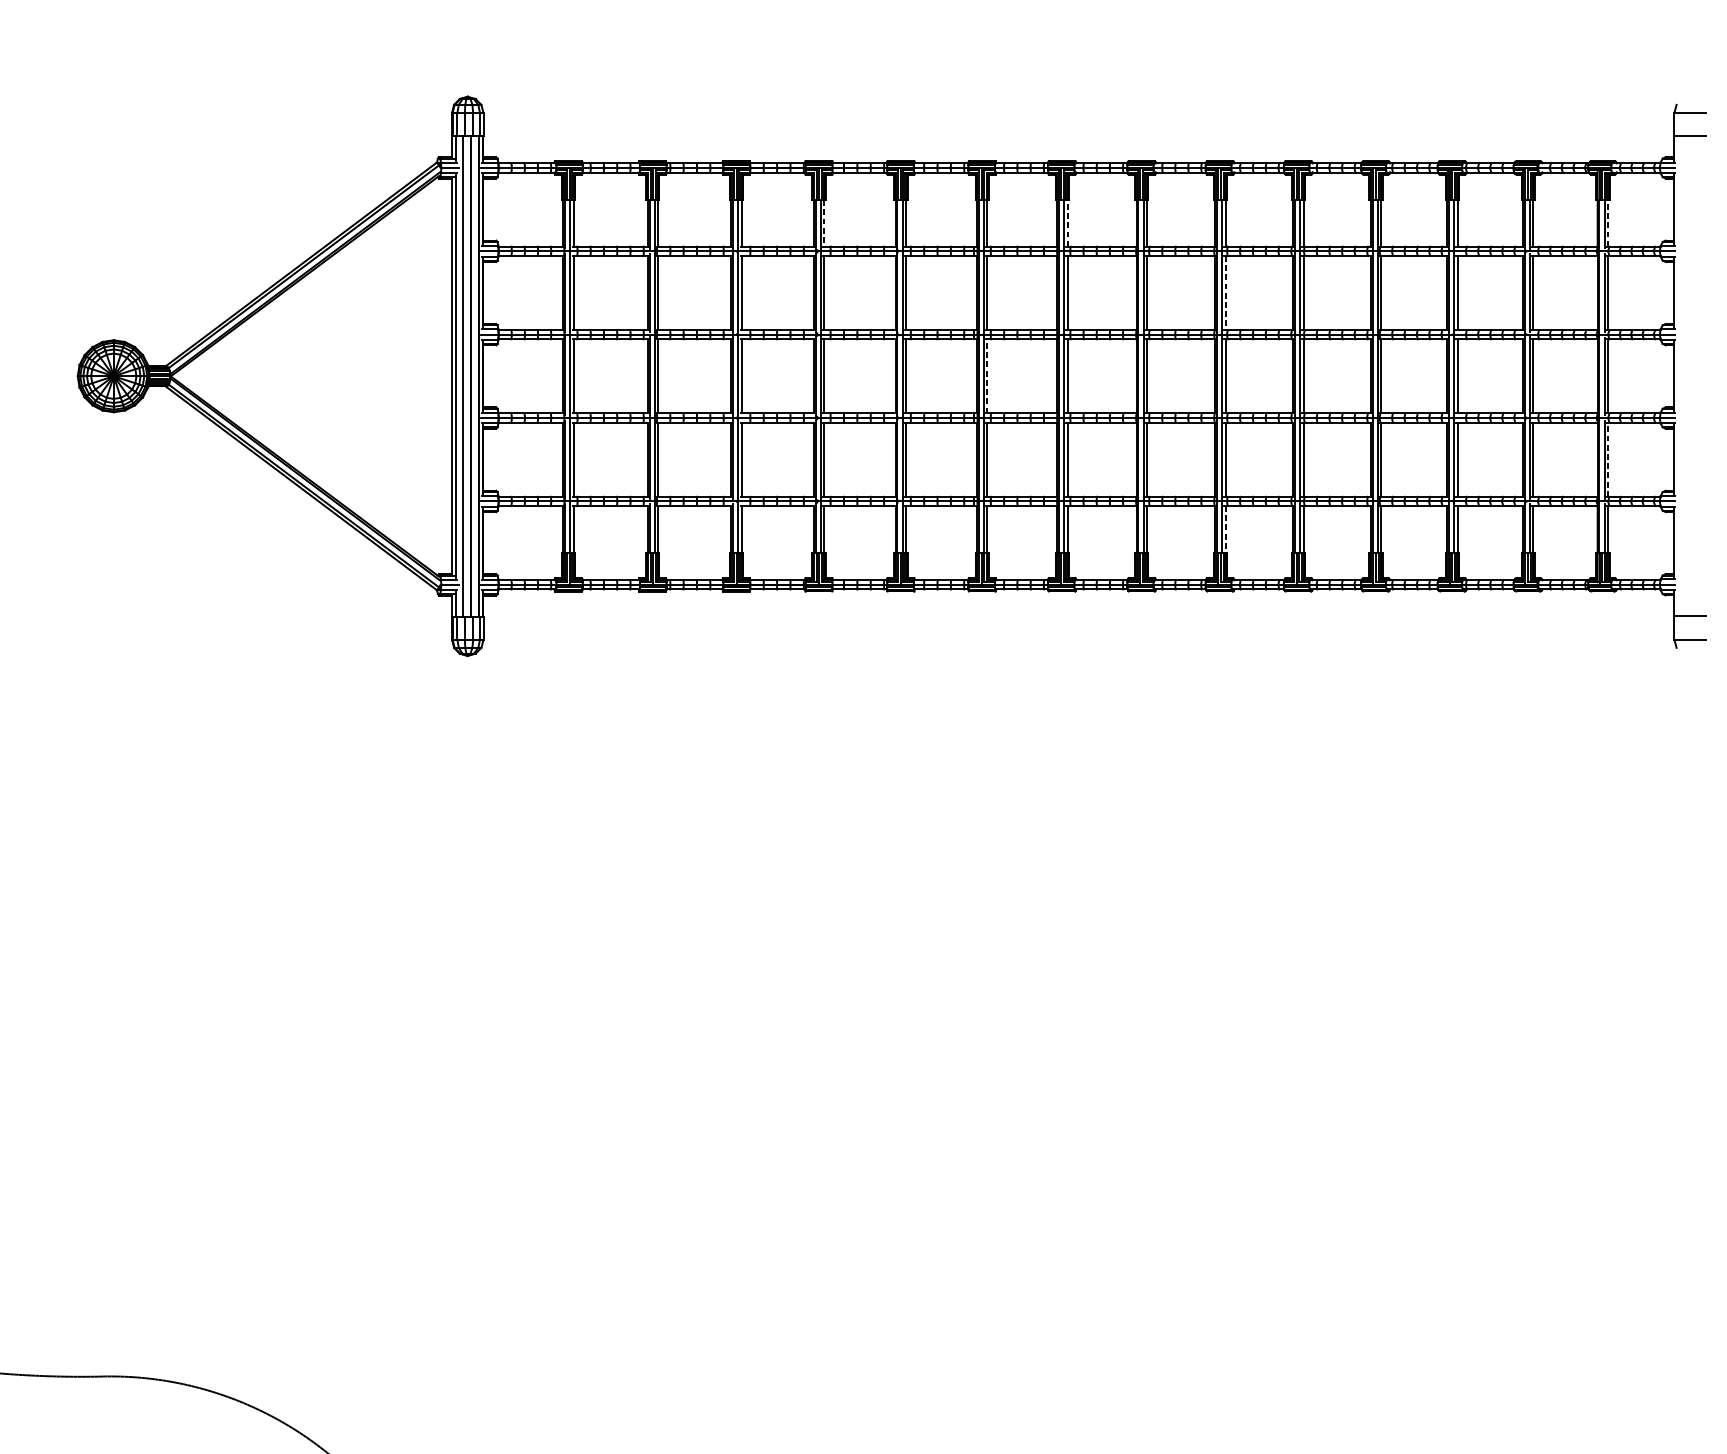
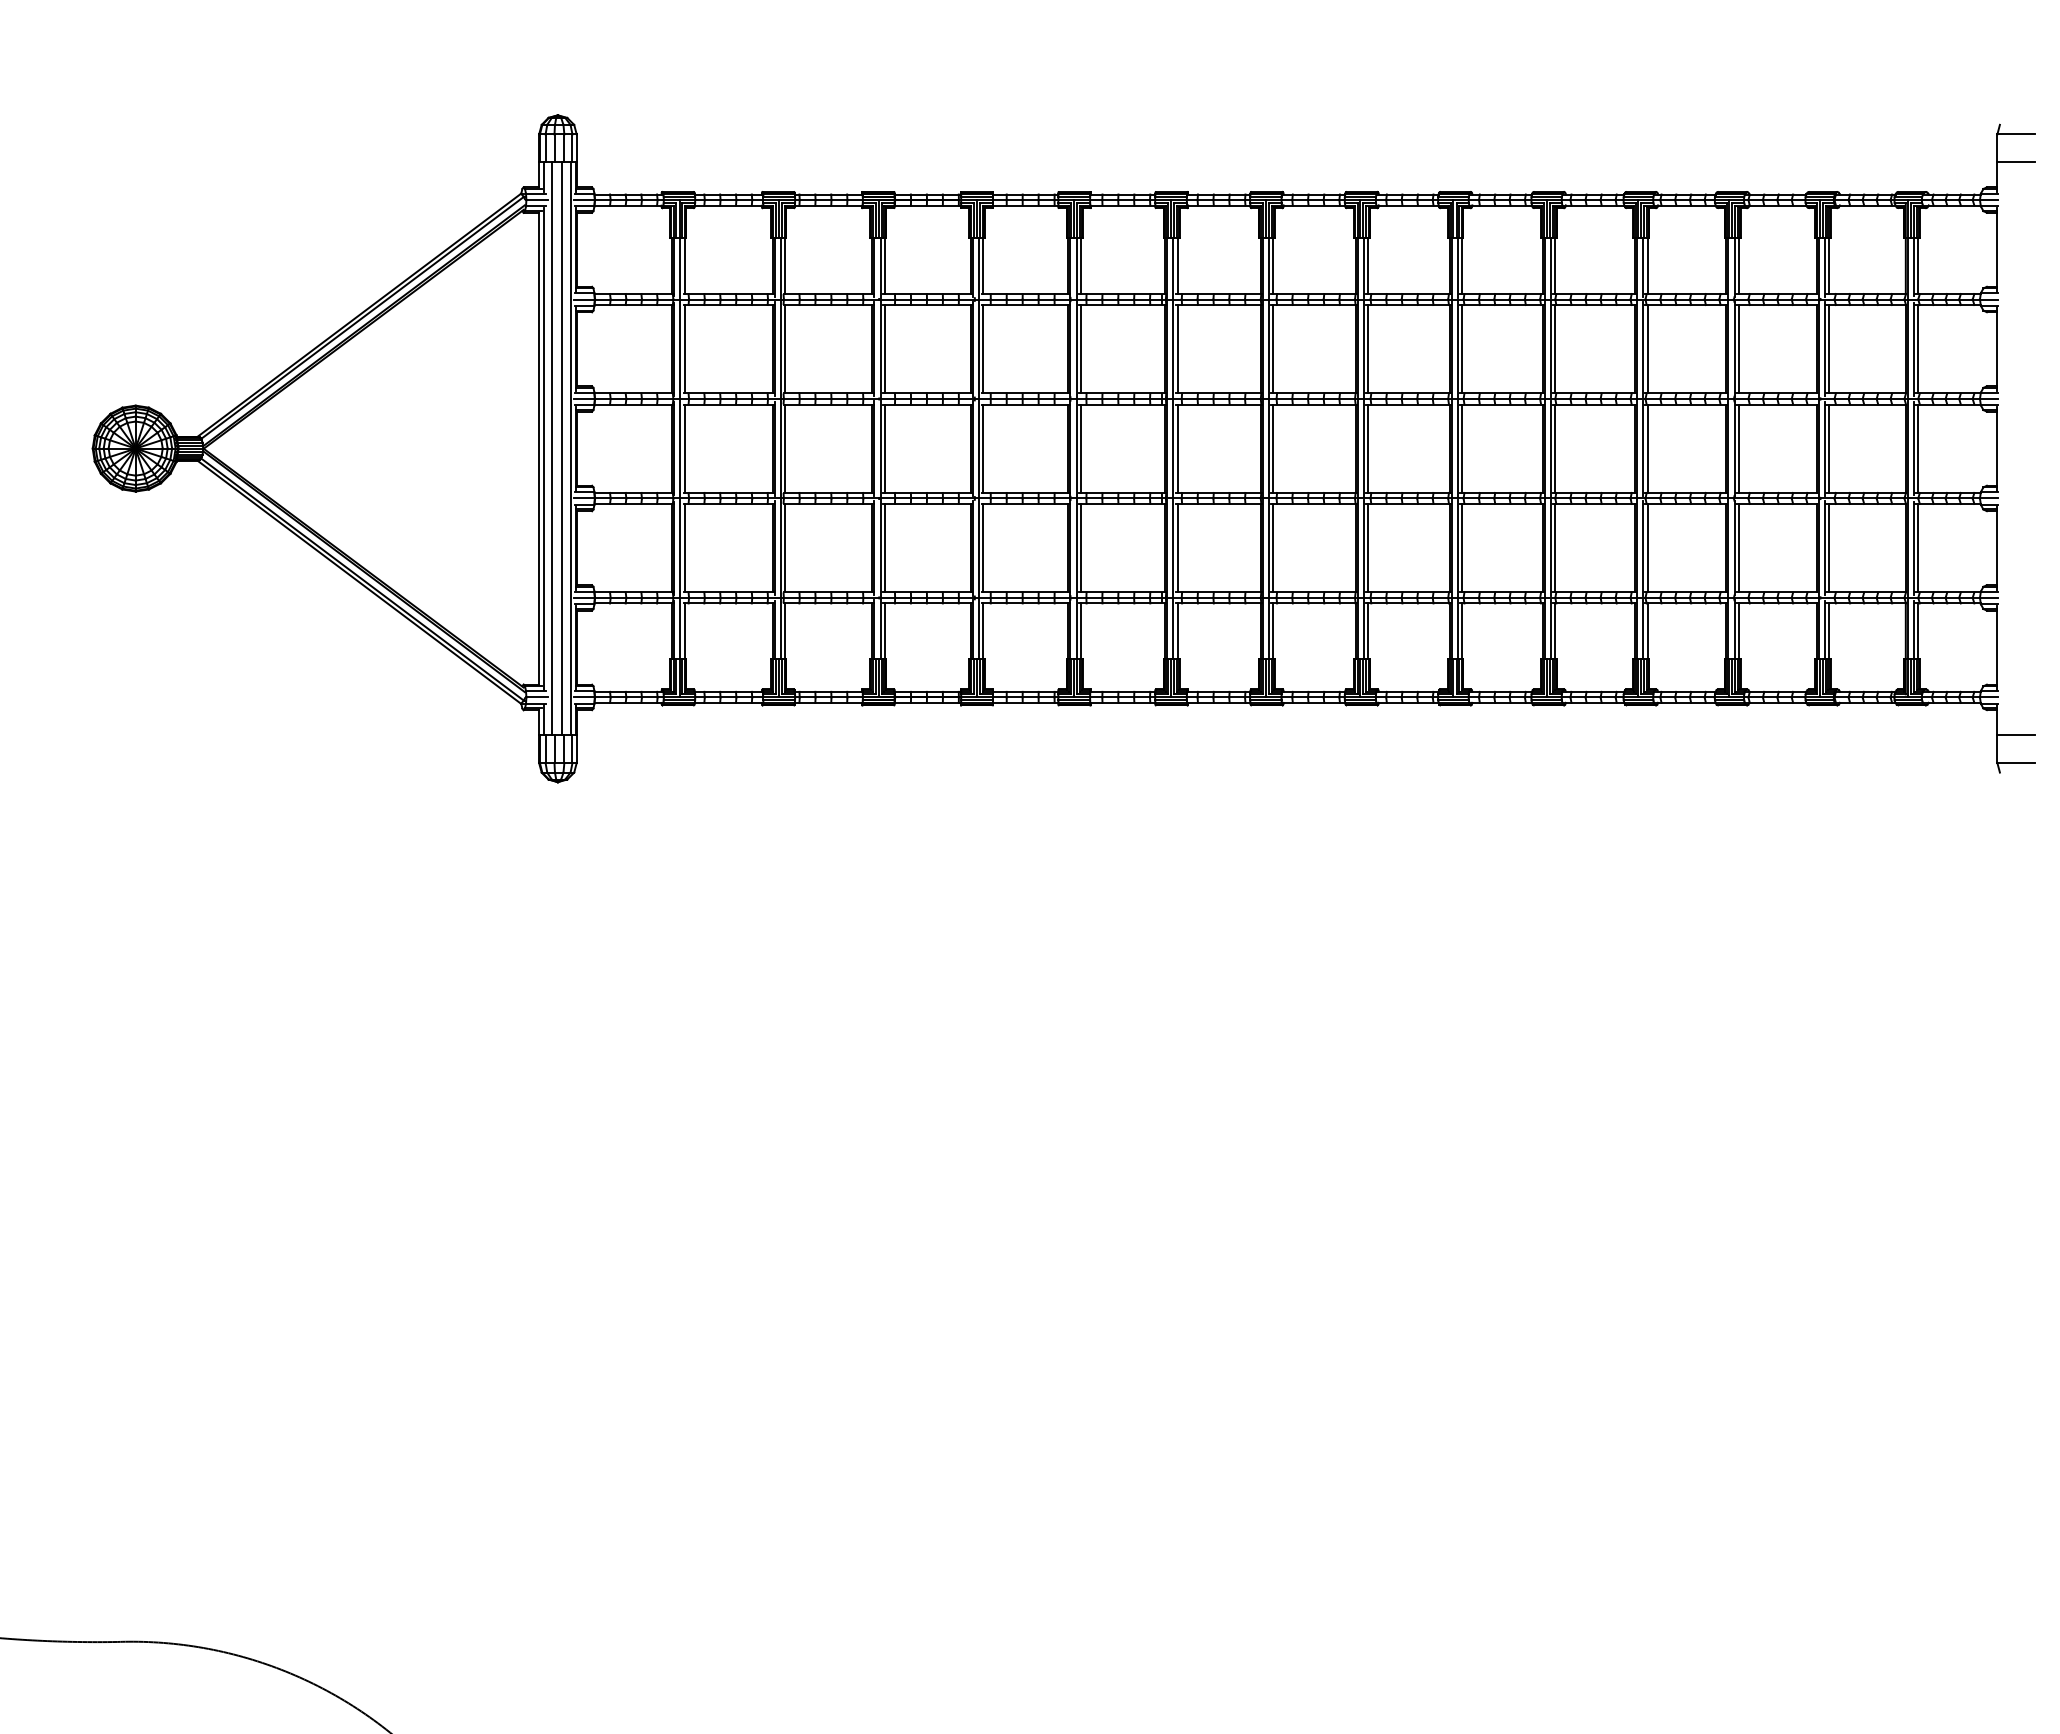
line: (824, 223) -> (983, 266), dashed -> solid
line: (1067, 223) -> (1273, 266), dashed -> solid
line: (1608, 223) -> (1918, 266), dashed -> solid
line: (1226, 293) -> (1462, 349), dashed -> solid
line: (987, 376) -> (1177, 448), dashed -> solid
line: (1608, 459) -> (1918, 547), dashed -> solid
line: (1226, 529) -> (1462, 631), dashed -> solid

